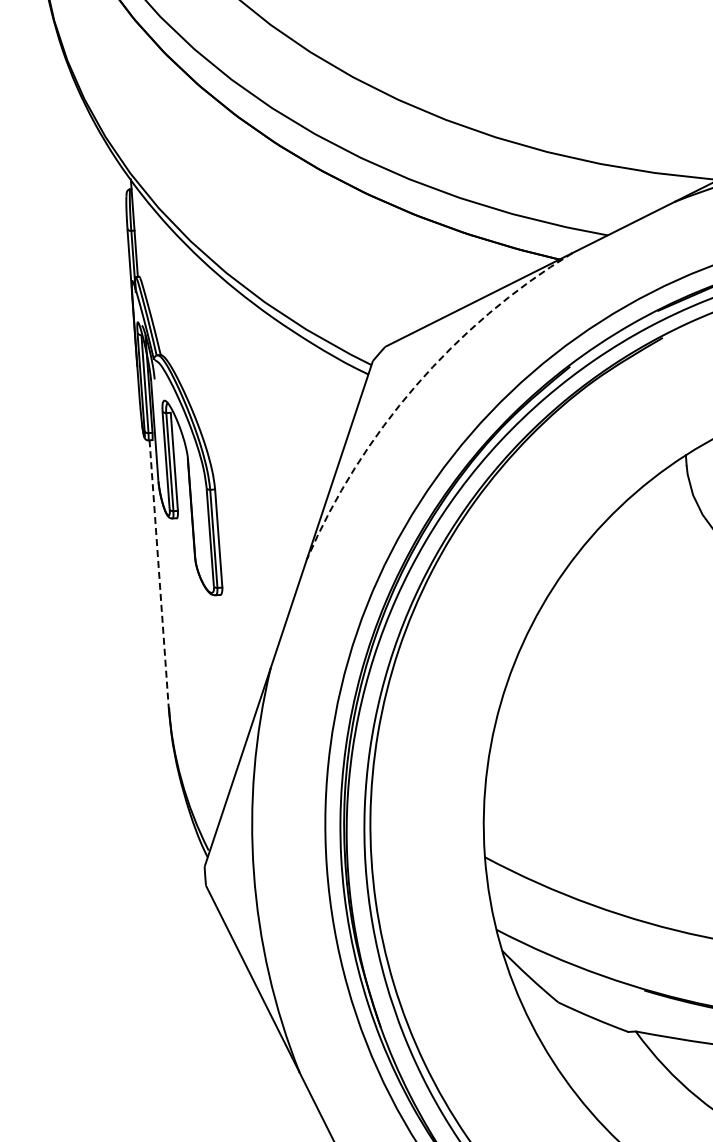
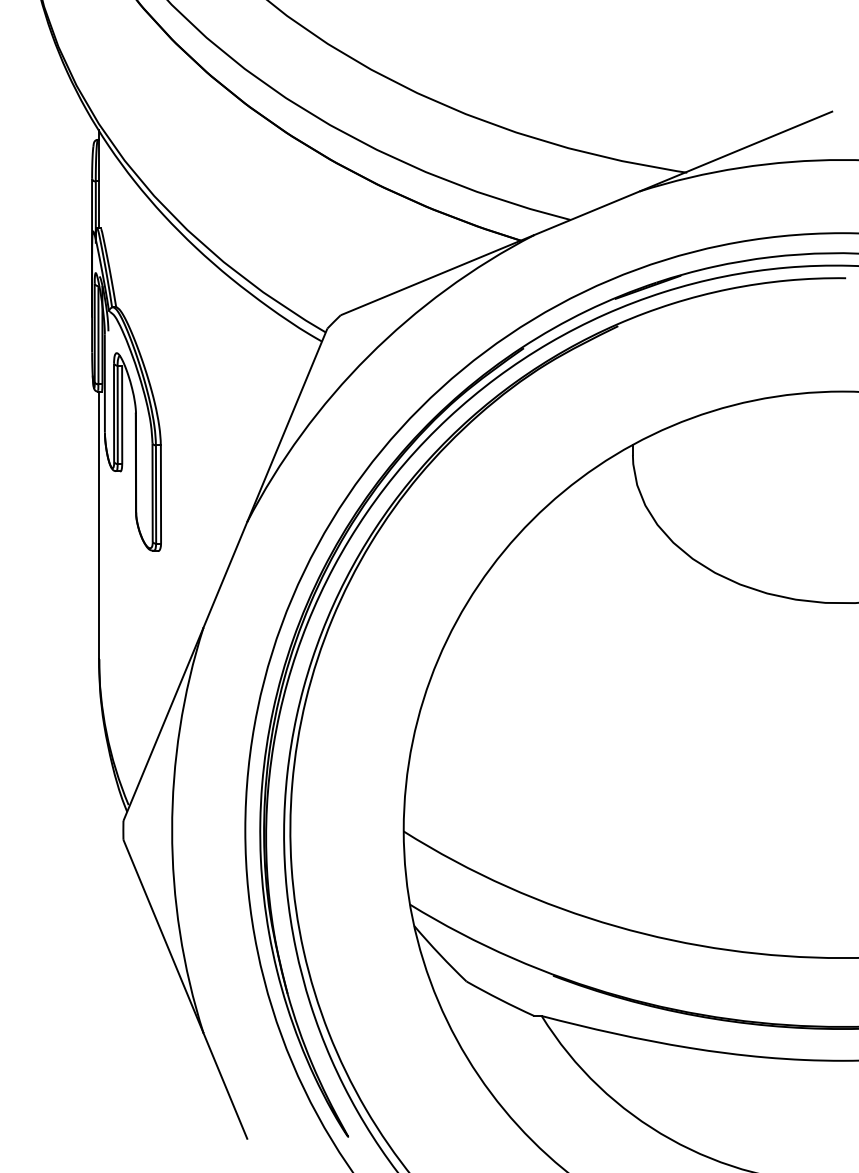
arc: (415, 386) -> (368, 356), dashed -> solid
line: (159, 573) -> (99, 525), dashed -> solid

